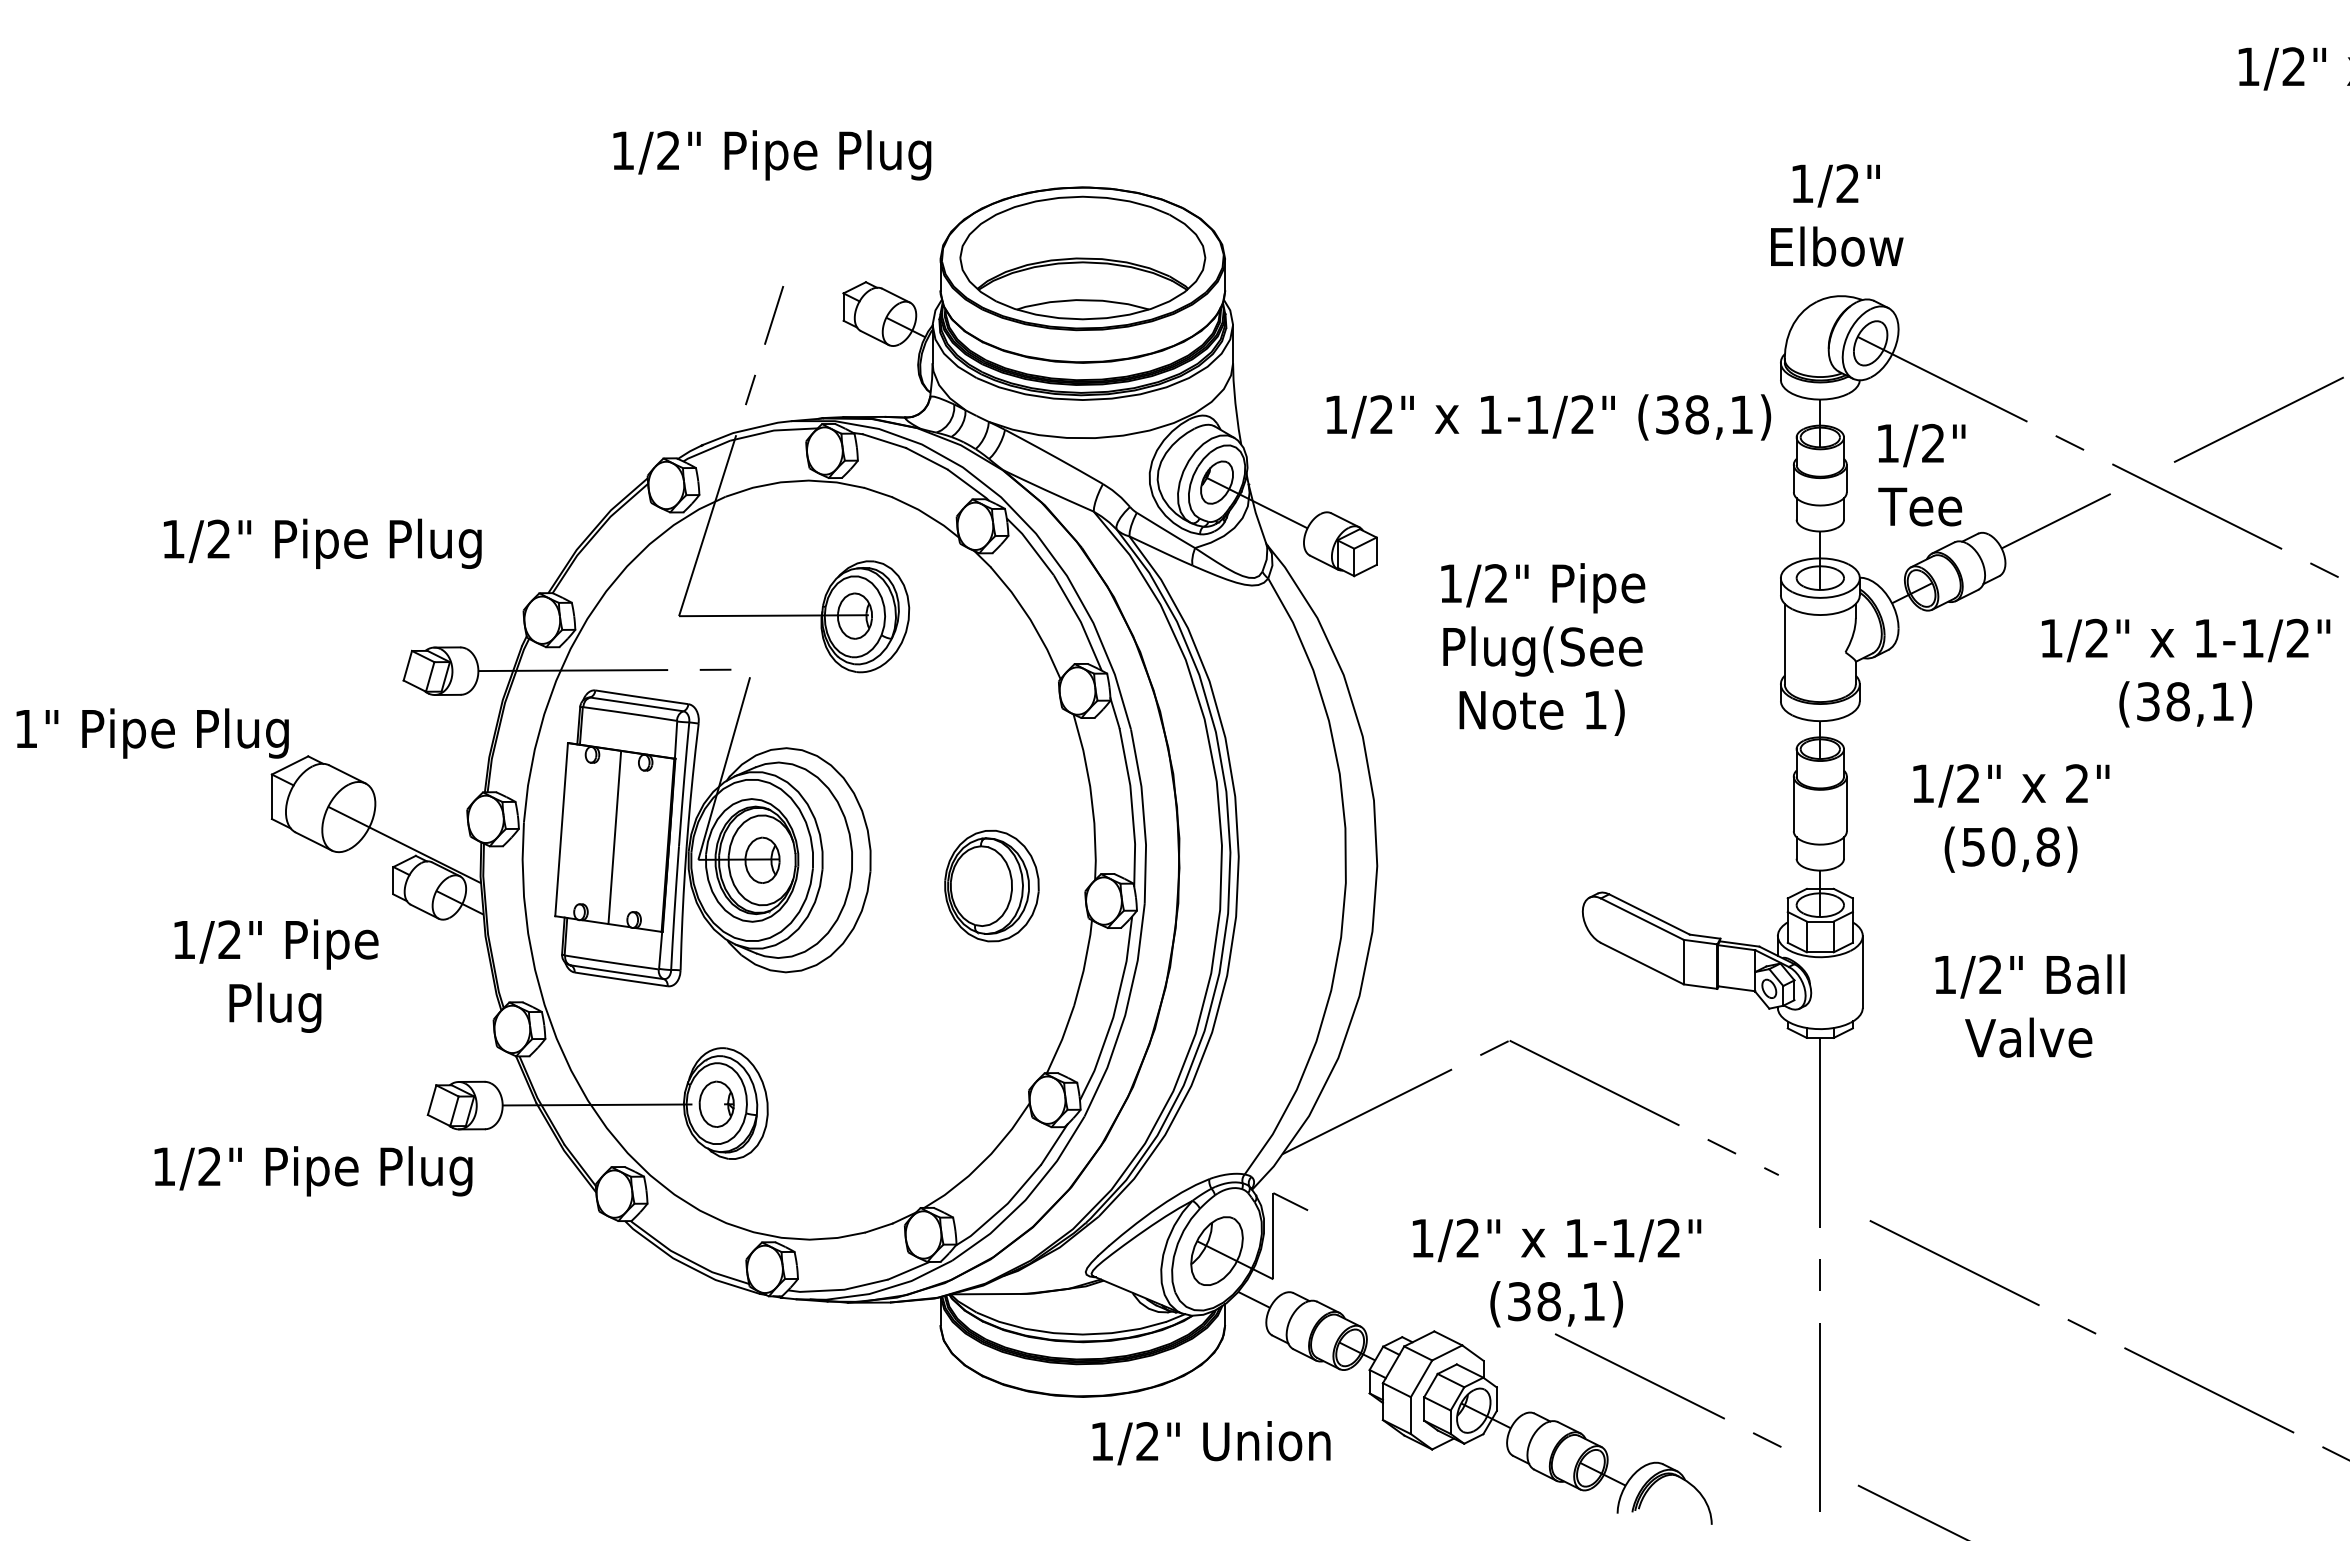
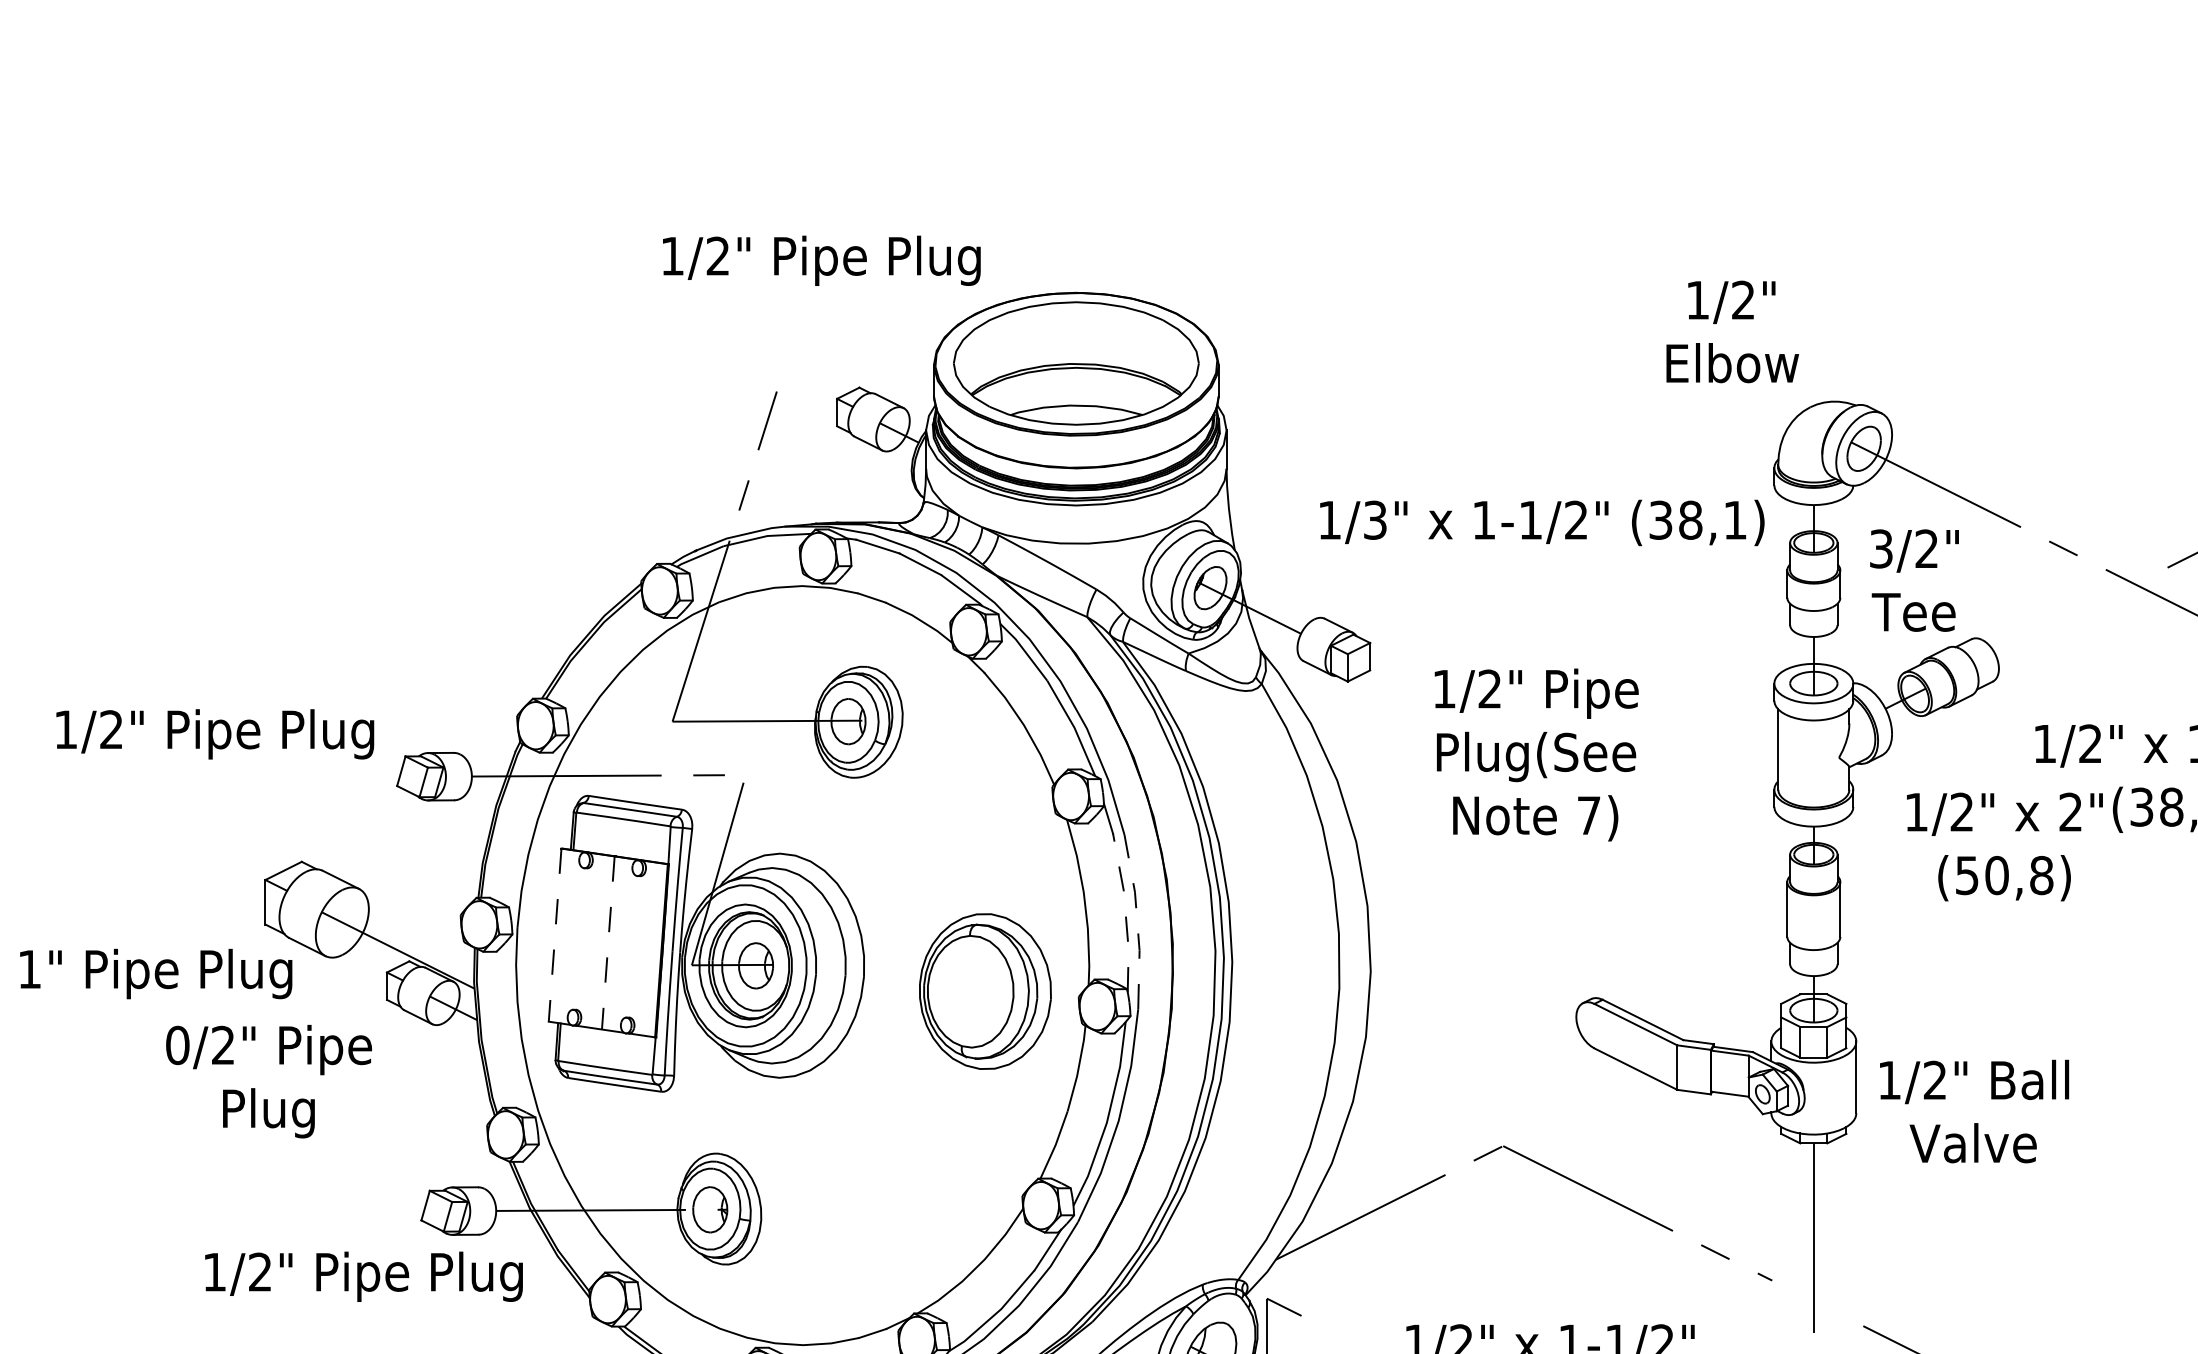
text: (772, 155) -> (822, 260), moved
text: (1837, 215) -> (1733, 331), moved
text: (1381, 414) -> (1375, 519), 1/2" -> 1/3"
text: (1887, 443) -> (1881, 548), 1/2" -> 3/2"
line: (2055, 520) -> (2049, 625), removed
text: (322, 543) -> (215, 733), moved
text: (1595, 710) -> (1589, 815), 1) -> 7)
text: (152, 733) -> (156, 973), moved
line: (1132, 806) -> (1126, 911), solid -> dashed
line: (1143, 815) -> (1137, 920), solid -> dashed
text: (2011, 818) -> (2005, 846), moved
line: (561, 829) -> (555, 934), solid -> dashed
line: (614, 837) -> (608, 942), solid -> dashed
part: (991, 885) -> (985, 990), size x1.4
text: (184, 939) -> (178, 1044), 1/2" -> 0/2"
text: (2029, 1005) -> (1974, 1110), moved
text: (313, 1171) -> (364, 1276), moved

